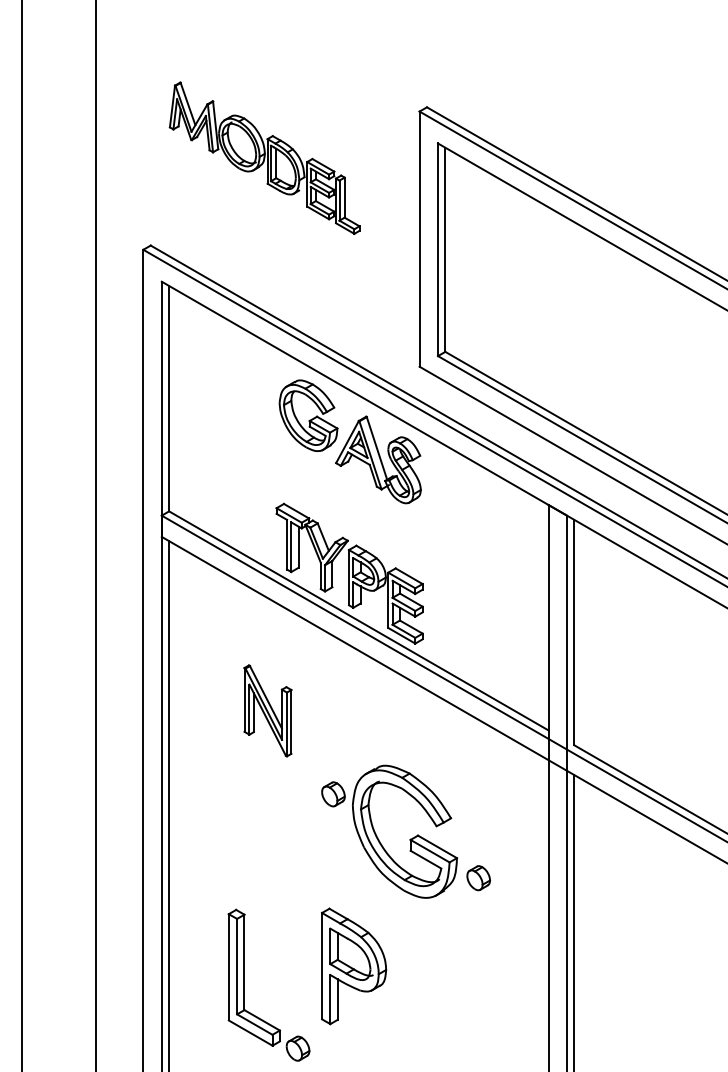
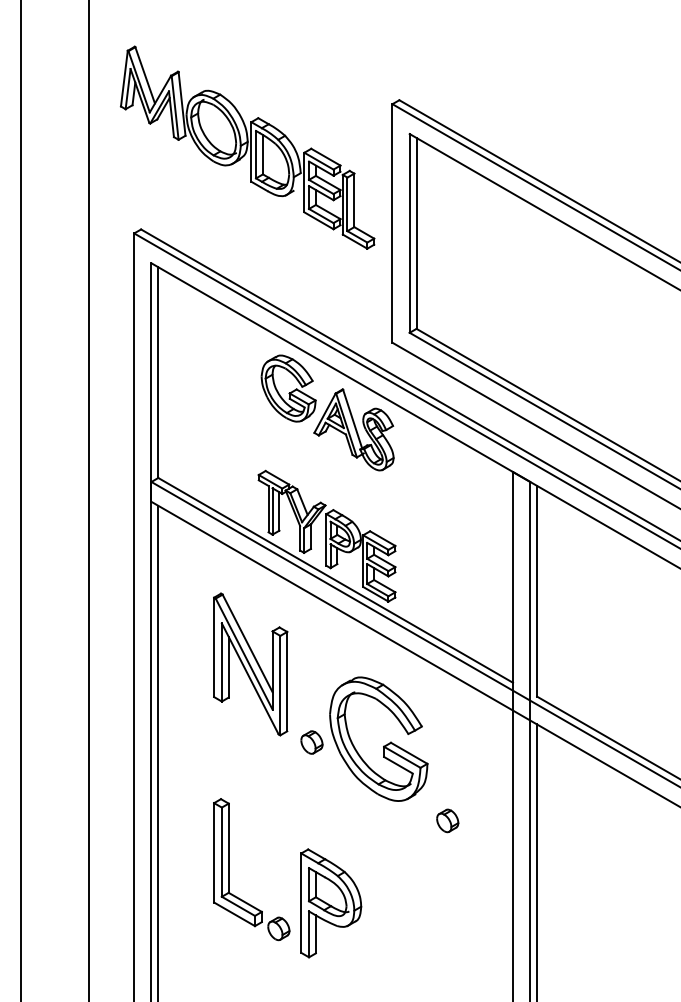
part: (264, 158) -> (247, 148), size x1.43
part: (267, 710) -> (250, 664), size x1.67
part: (410, 838) -> (383, 745), moved
part: (244, 984) -> (228, 868), moved

